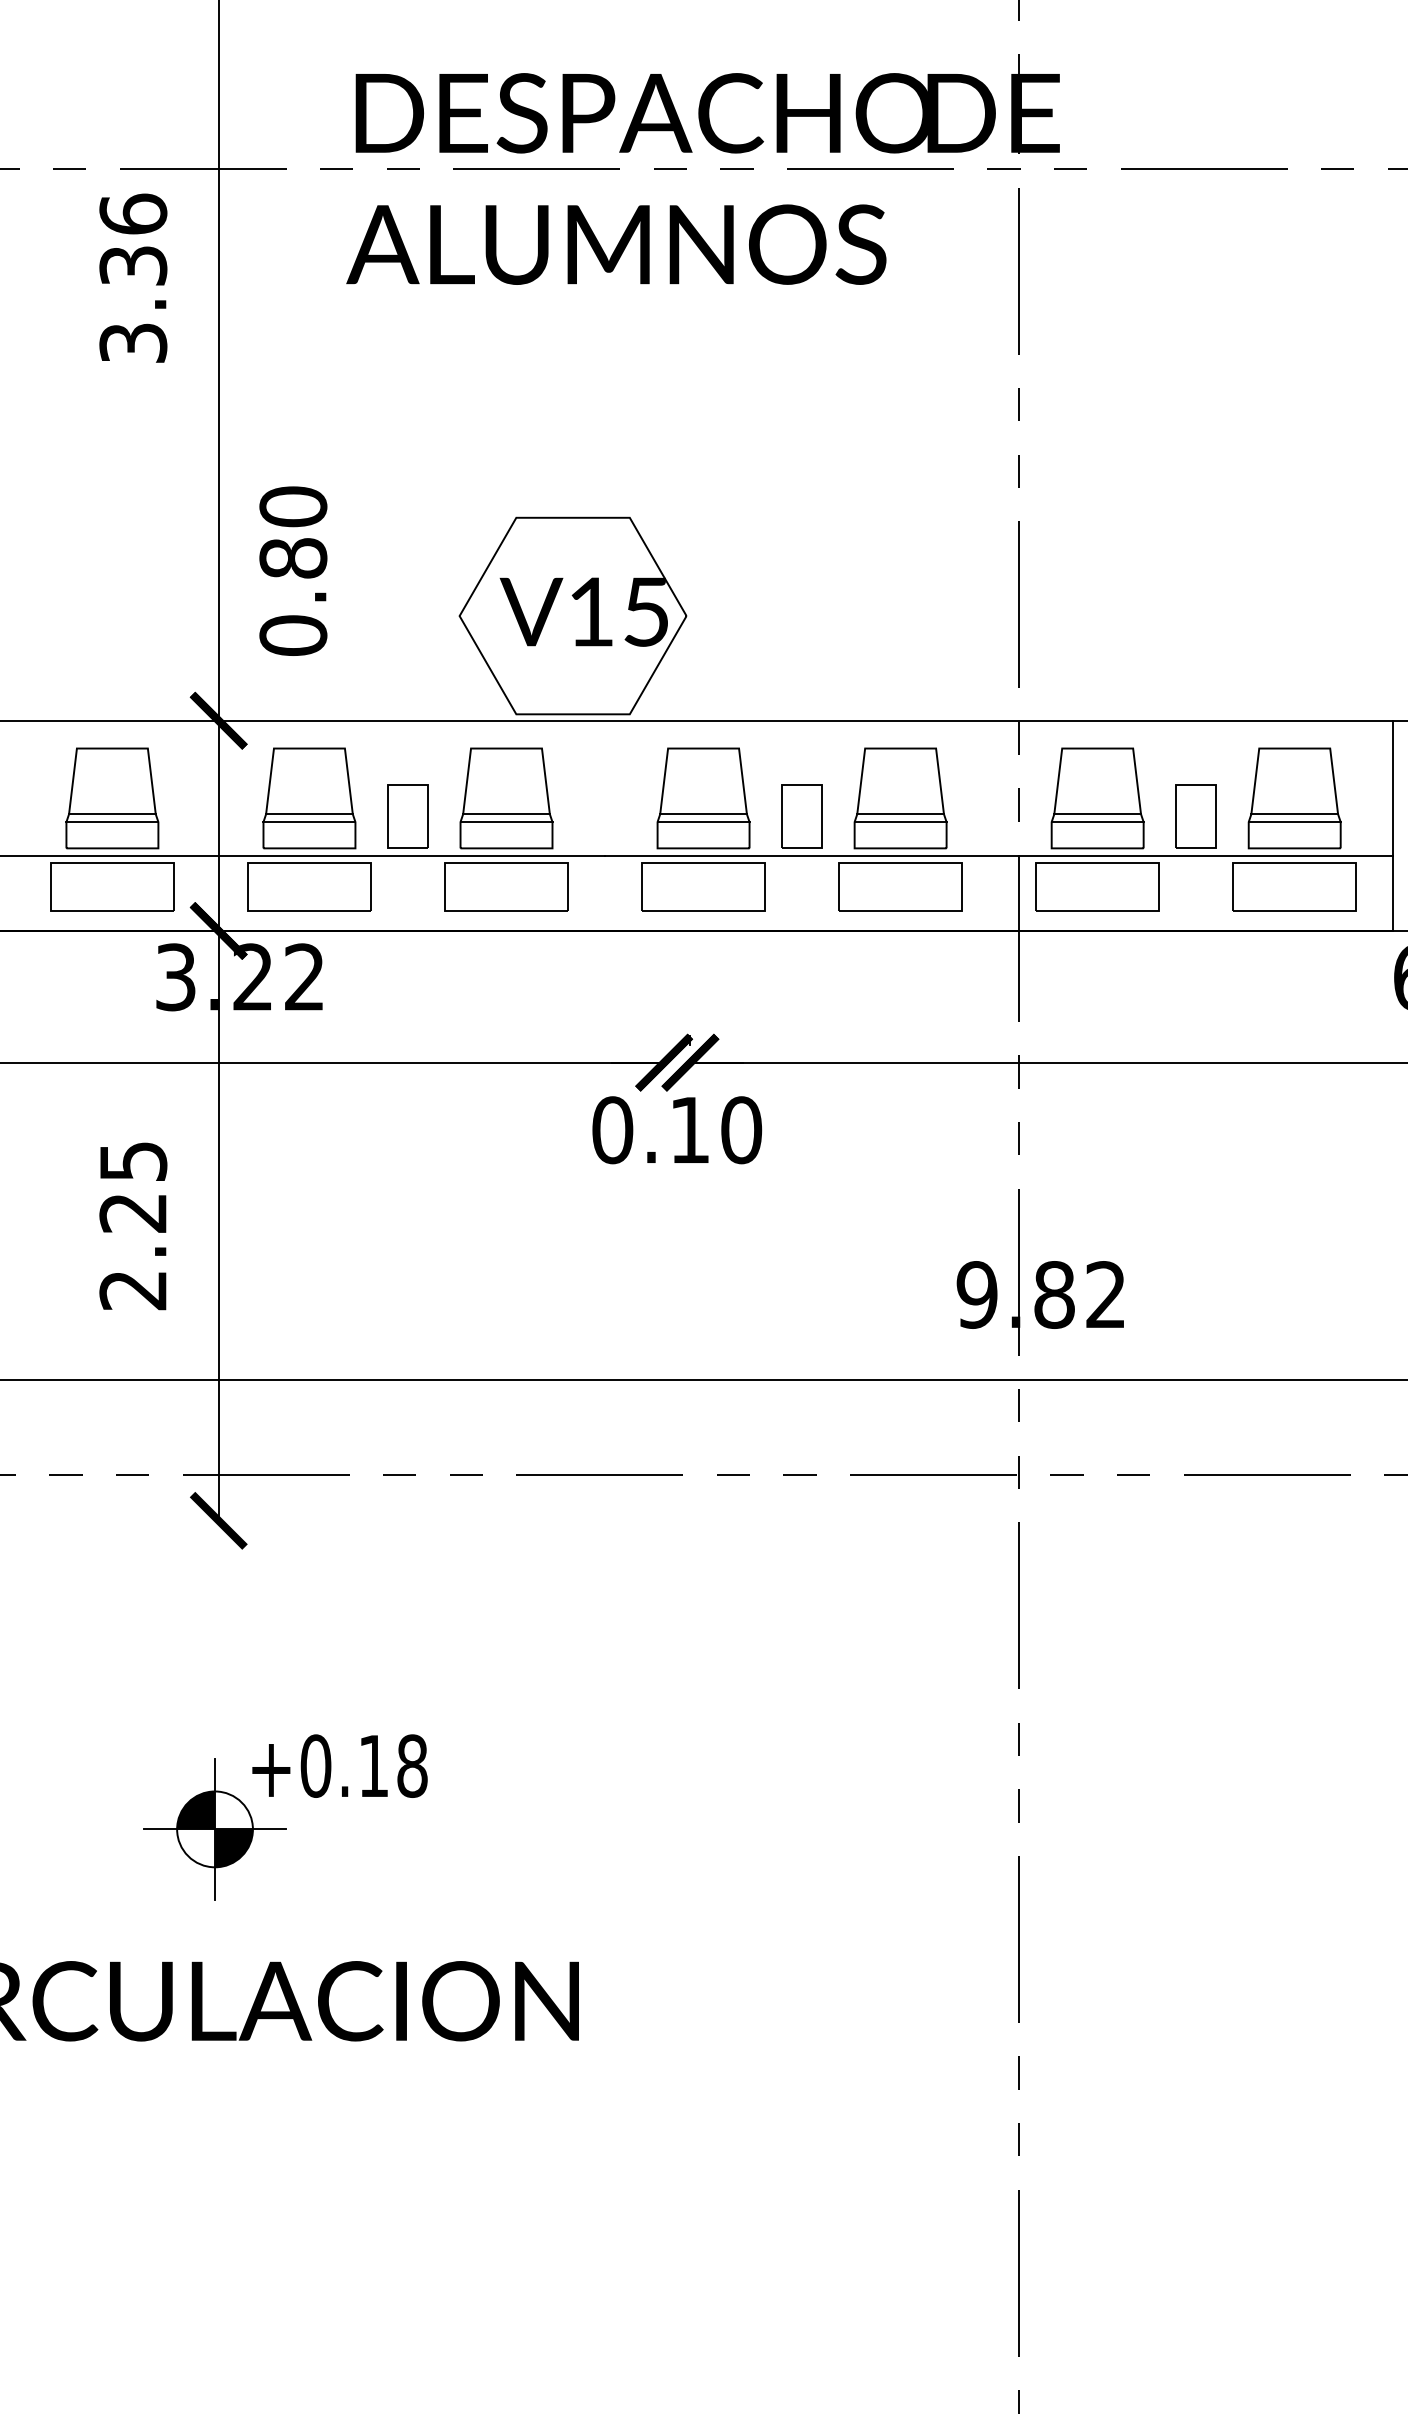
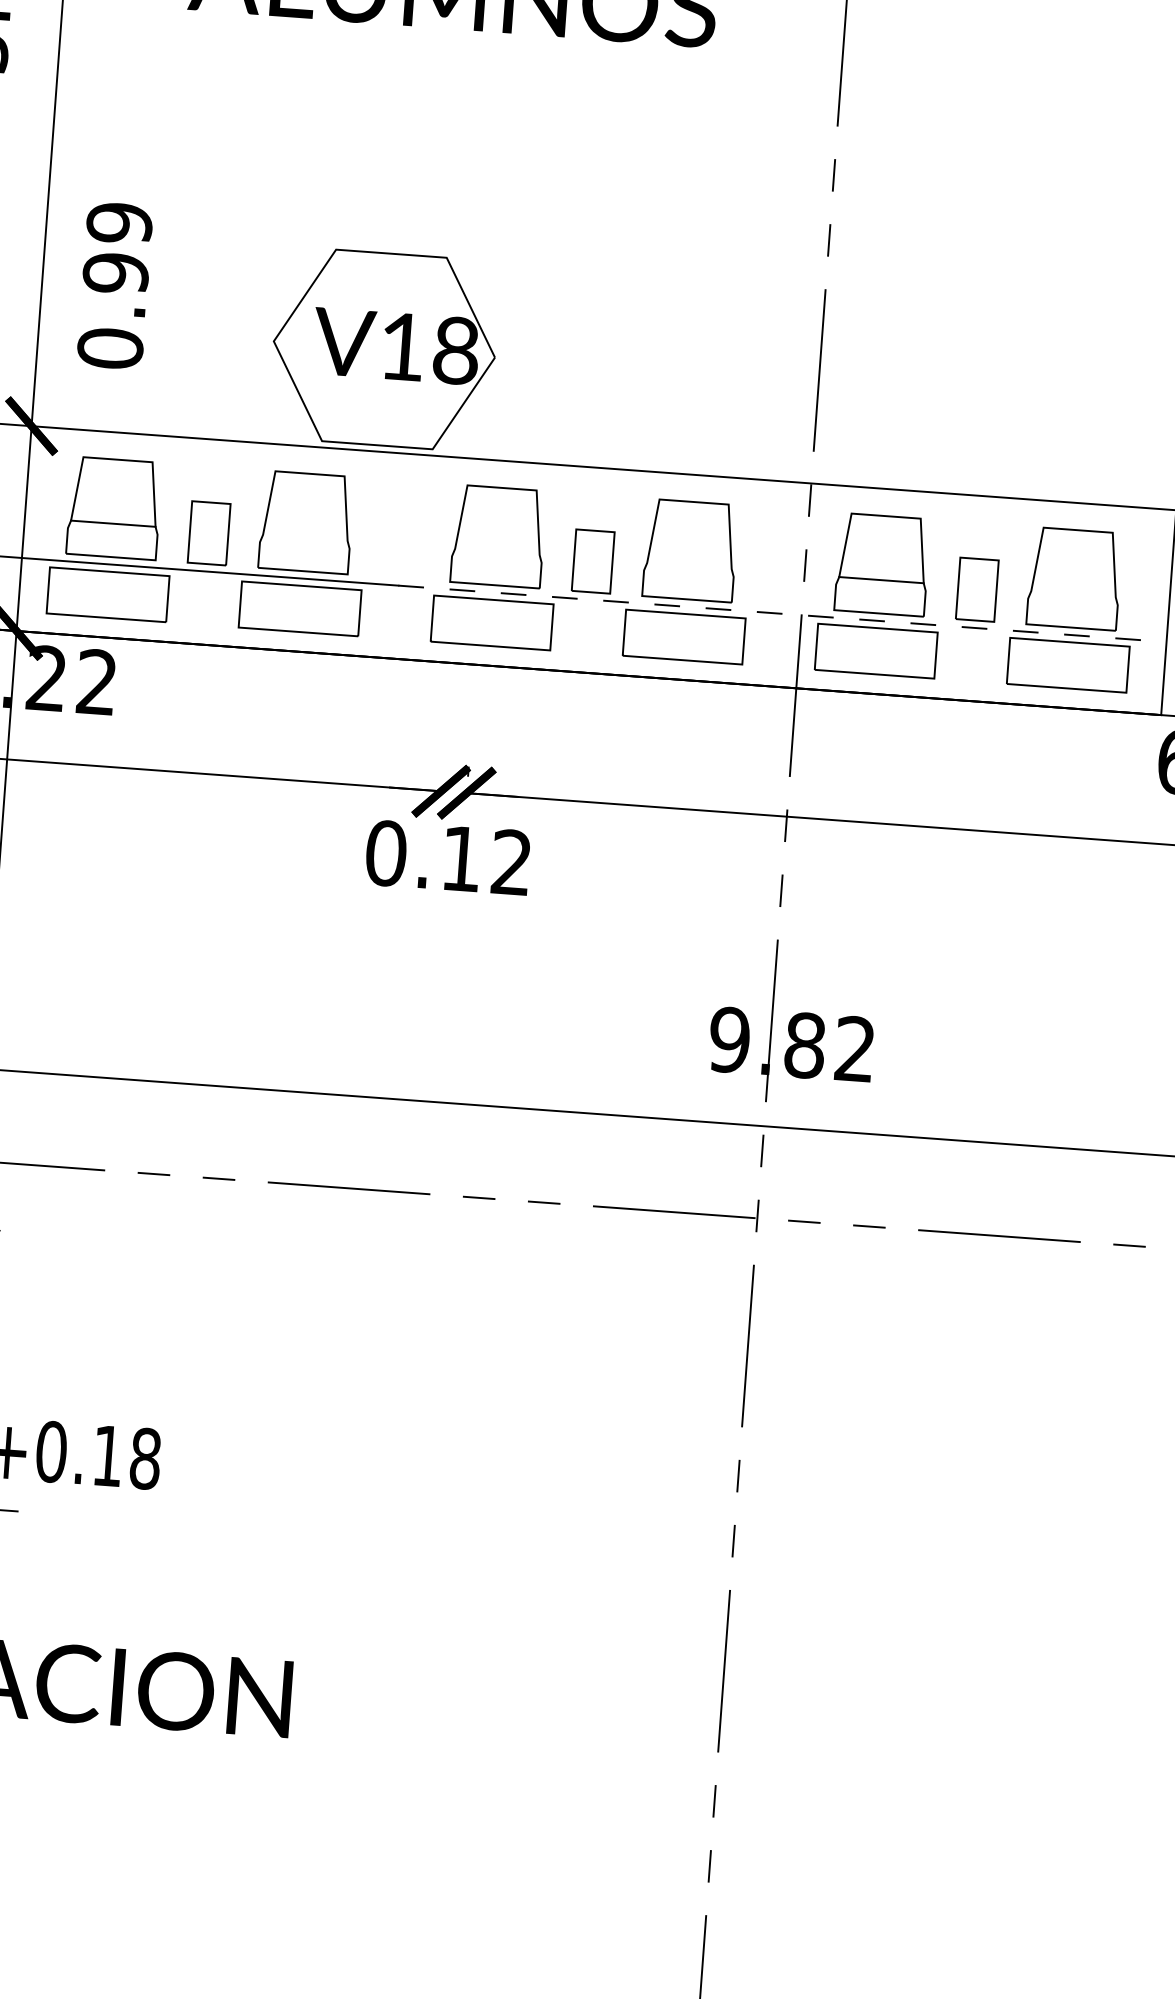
text: (293, 532) -> (117, 248), 0.80 -> 0.99
text: (646, 611) -> (456, 350), V15 -> V18
line: (506, 814) -> (305, 538), removed
line: (703, 814) -> (497, 552), removed
line: (900, 814) -> (689, 566), removed
line: (1294, 814) -> (1073, 594), removed
line: (309, 822) -> (112, 531), removed
line: (506, 822) -> (304, 545), removed
line: (703, 822) -> (496, 560), removed
line: (900, 822) -> (688, 574), removed
line: (1097, 822) -> (880, 588), removed
line: (1294, 822) -> (1072, 602), removed
line: (999, 856) -> (782, 614), solid -> dashed
text: (741, 1130) -> (511, 862), 0.10 -> 0.12

